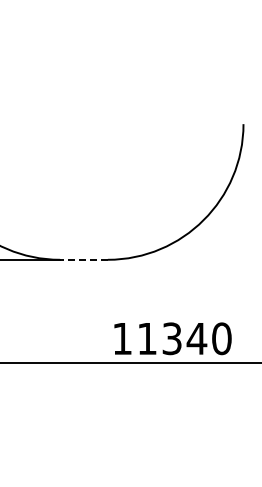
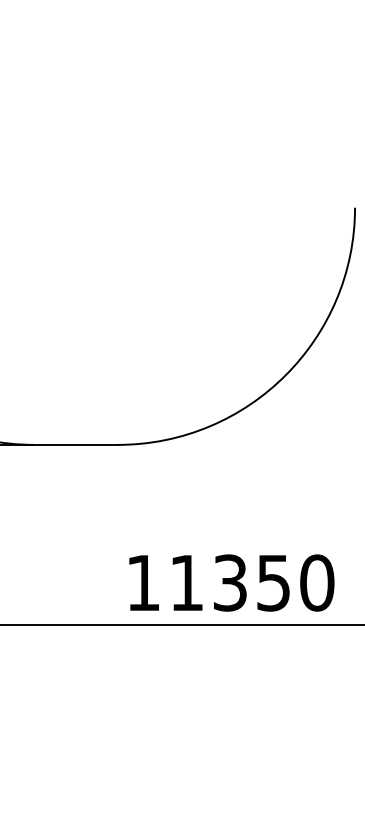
line: (83, 259) -> (75, 444), dashed -> solid
text: (196, 339) -> (272, 584), 11340 -> 11350

